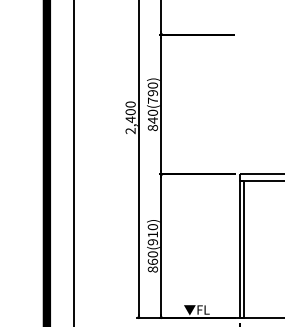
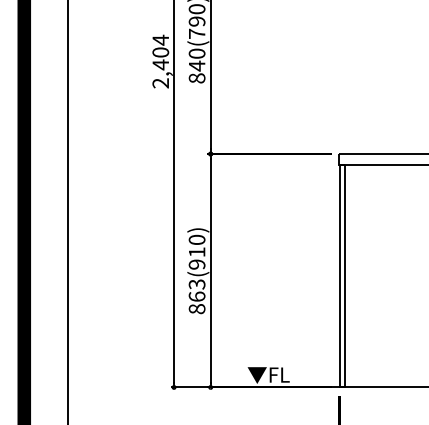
text: (130, 104) -> (160, 40), 2,400 -> 2,404
text: (152, 254) -> (196, 284), 860(910) -> 863(910)

